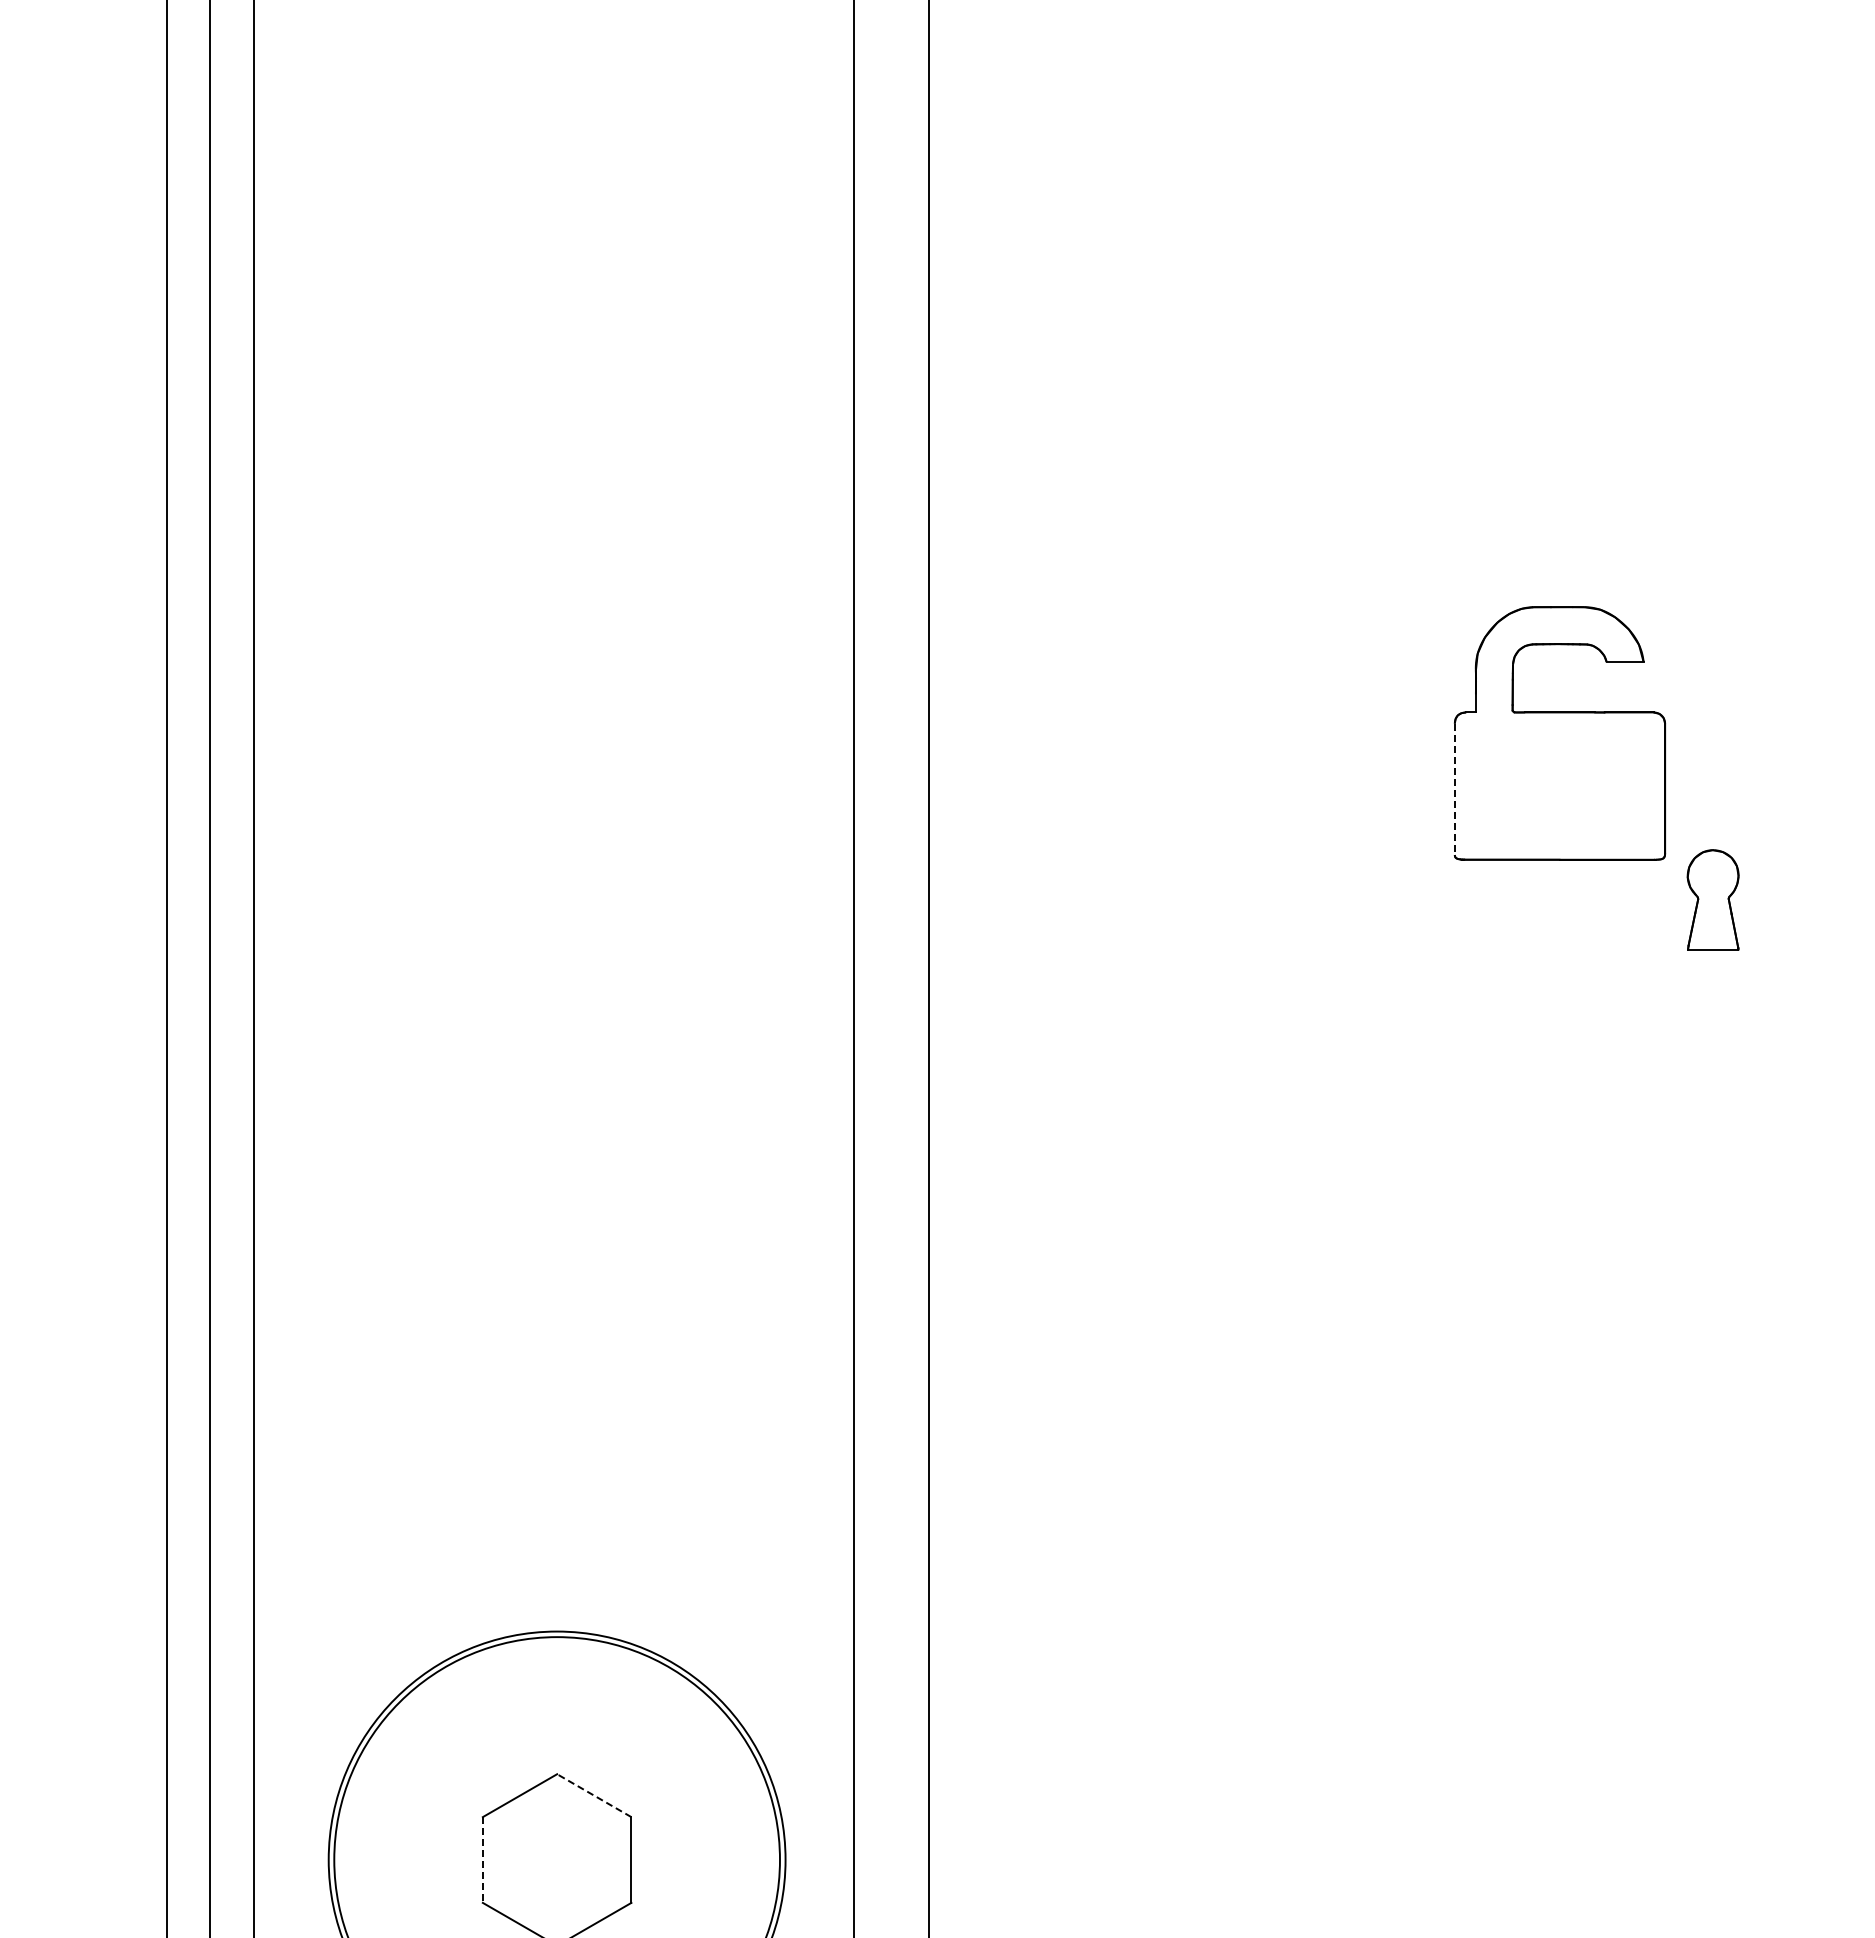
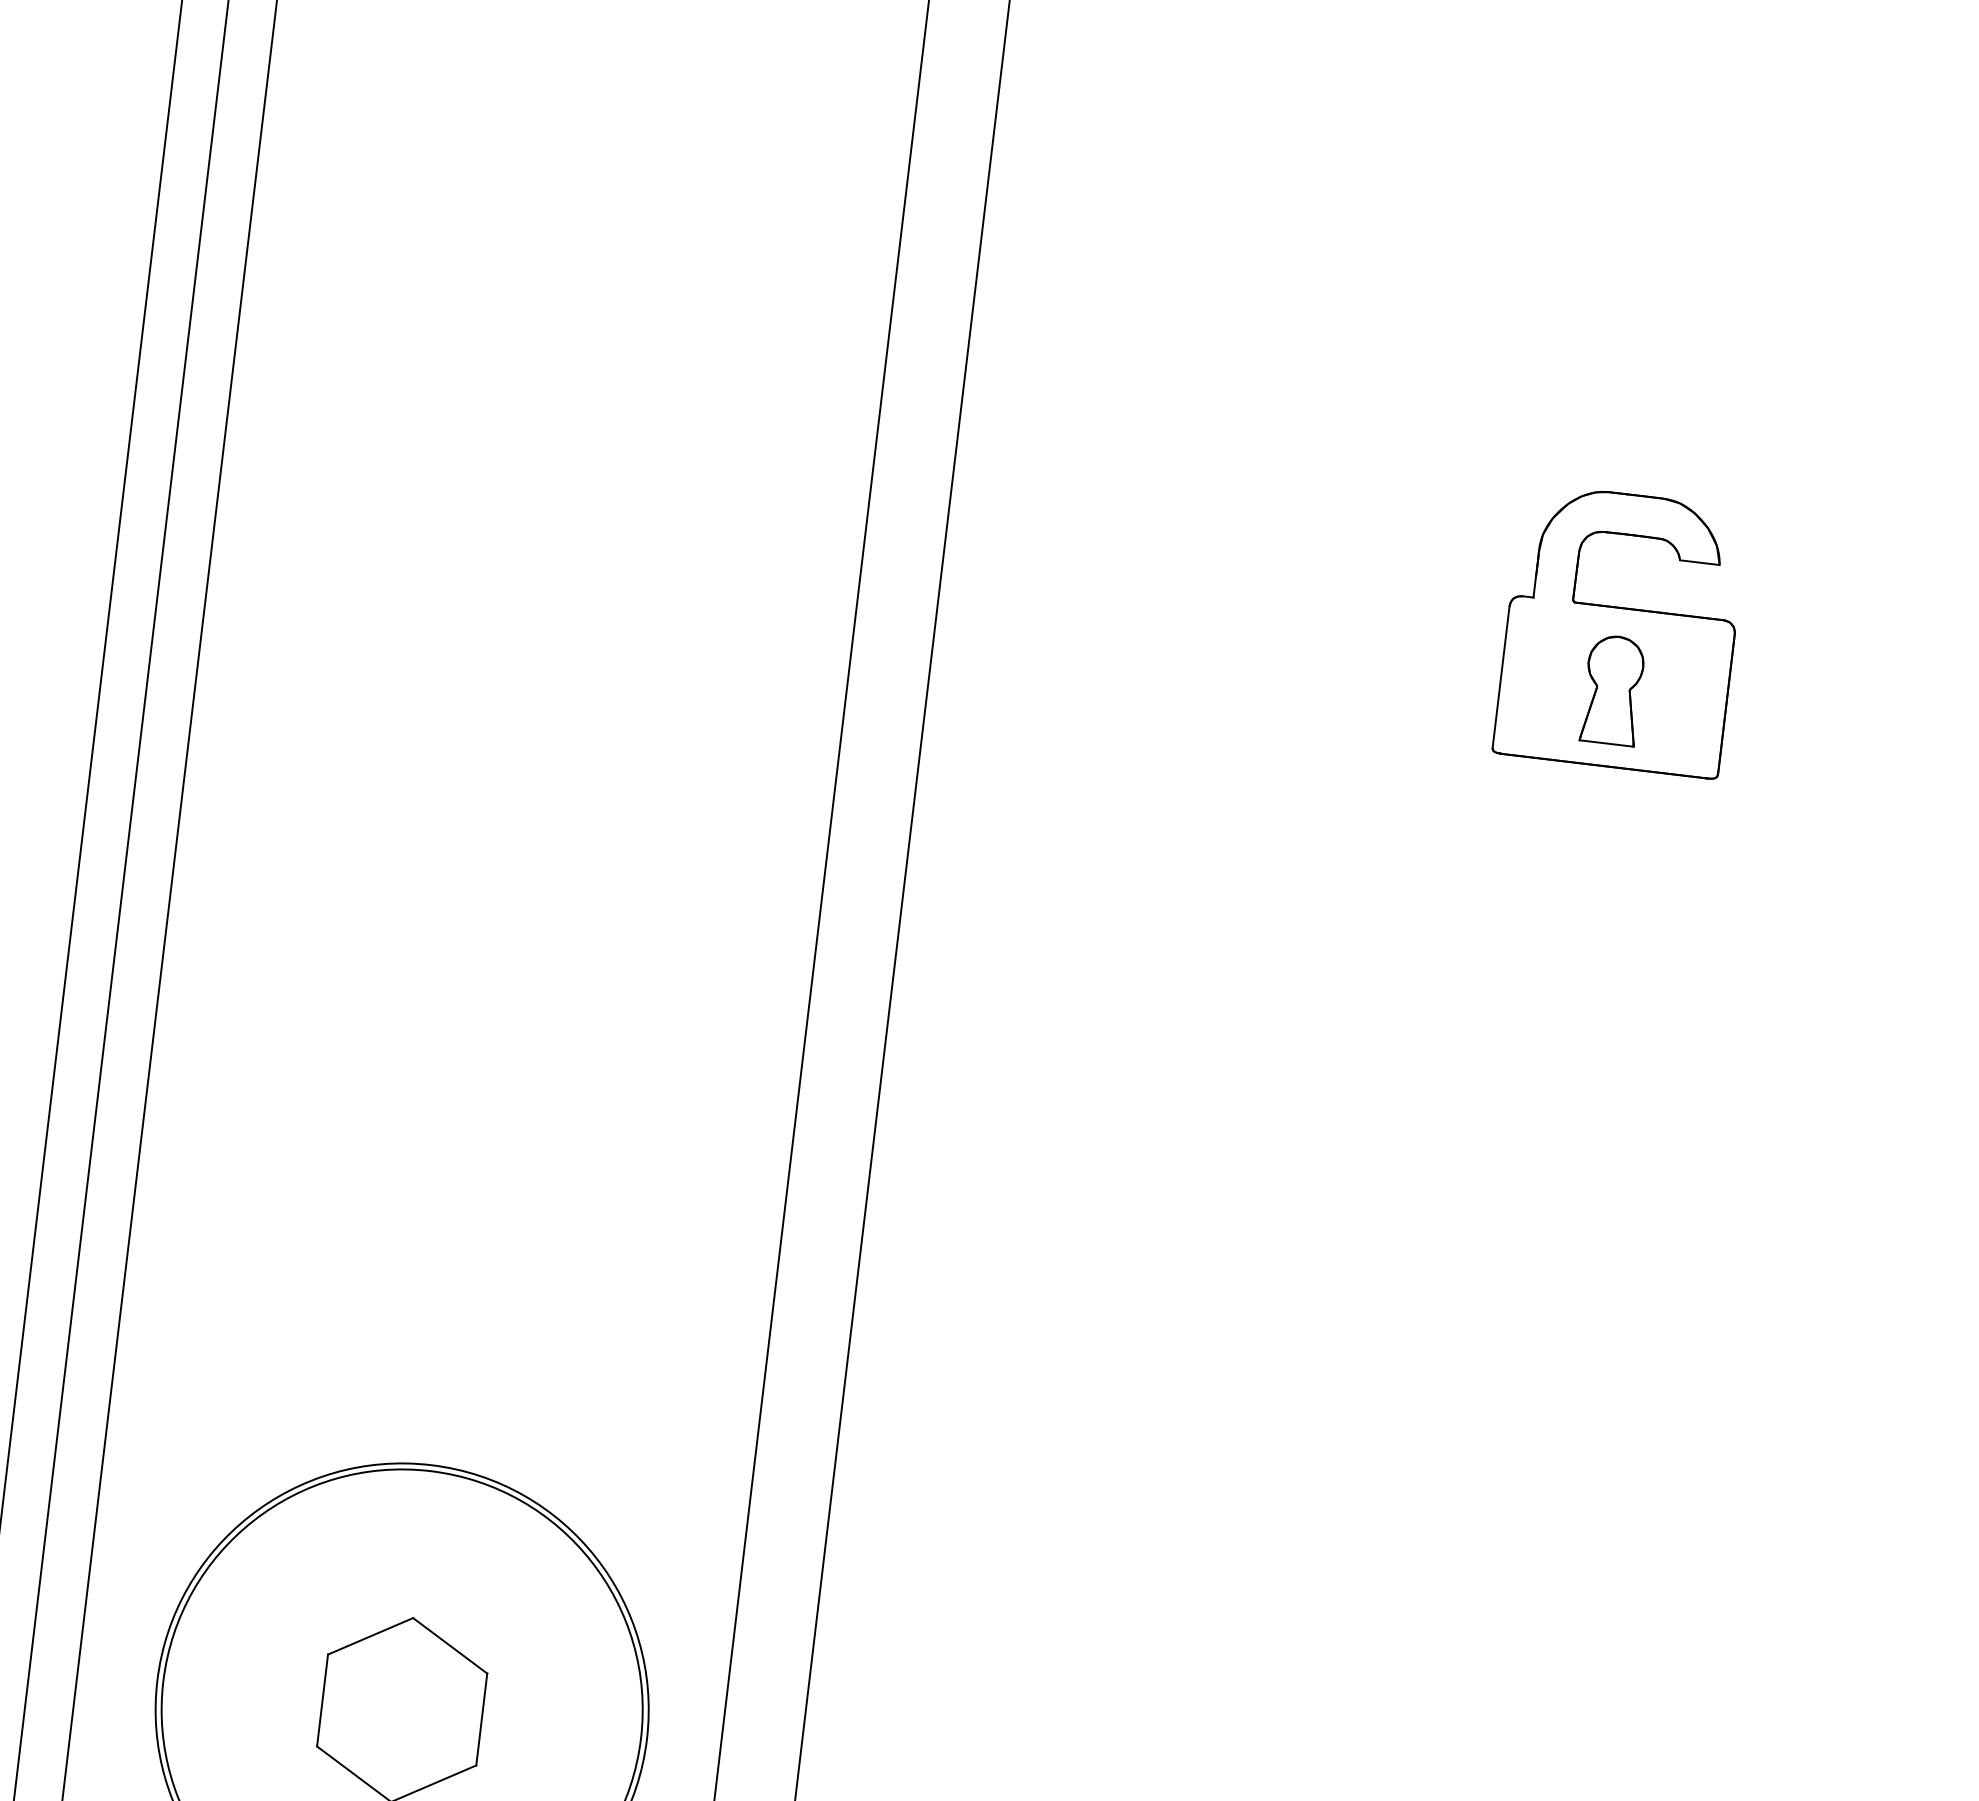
line: (1454, 789) -> (1500, 677), dashed -> solid
part: (1712, 899) -> (1612, 689), moved
line: (594, 1795) -> (450, 1645), dashed -> solid
line: (482, 1860) -> (322, 1701), dashed -> solid

